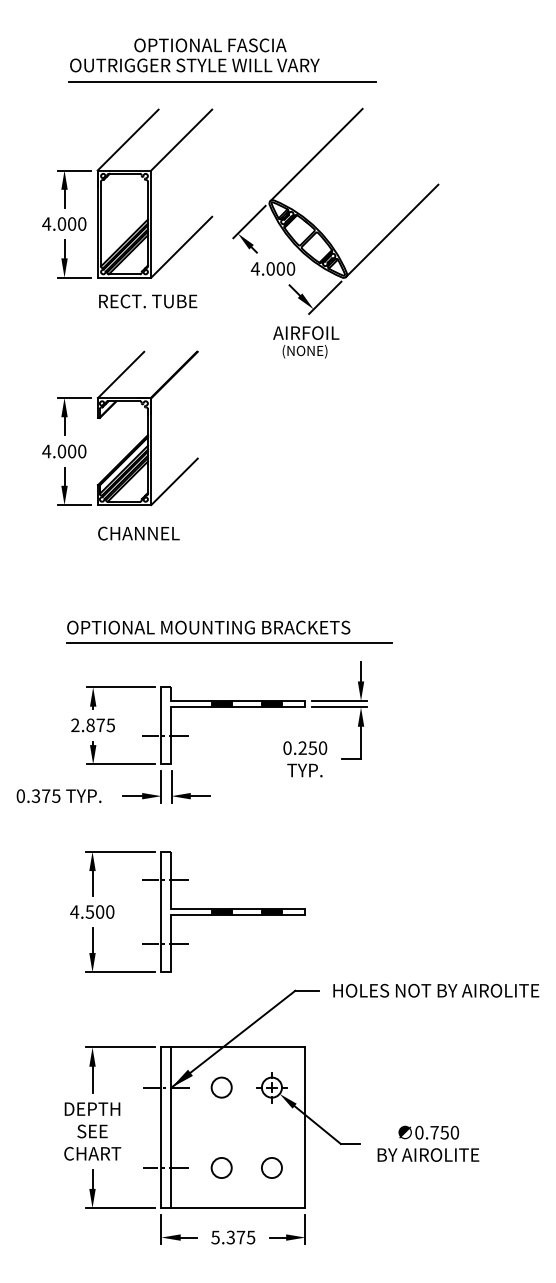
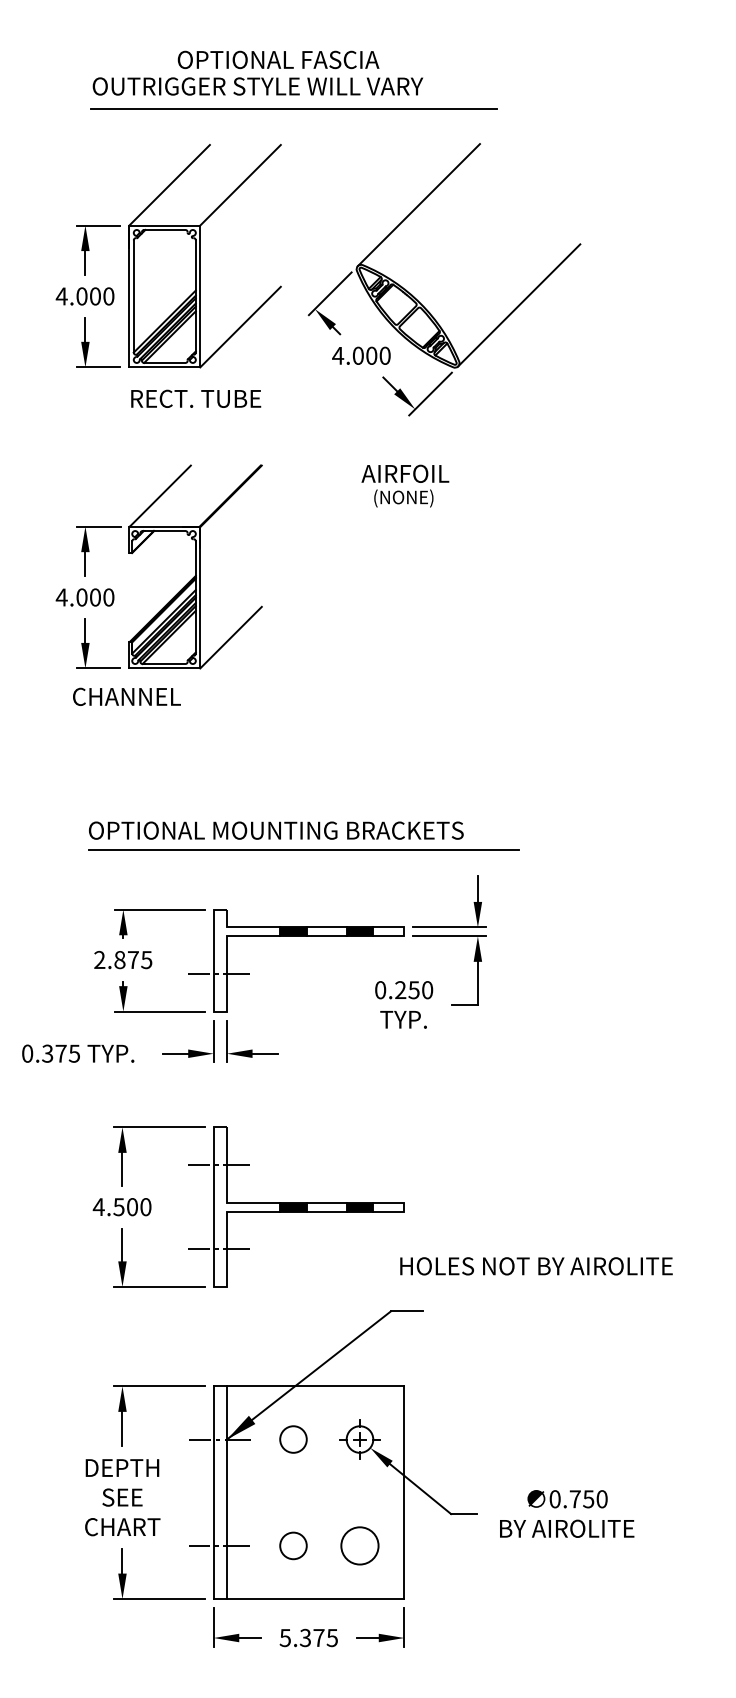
text: (306, 342) -> (405, 486), moved
text: (138, 533) -> (126, 696), moved
text: (436, 990) -> (536, 1265), moved
circle: (271, 1167) -> (359, 1545), size x1.4

